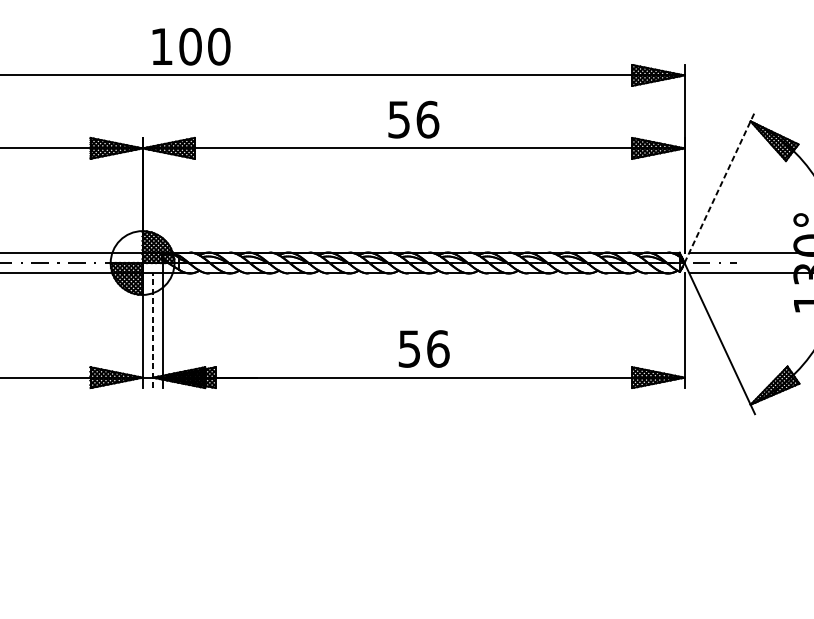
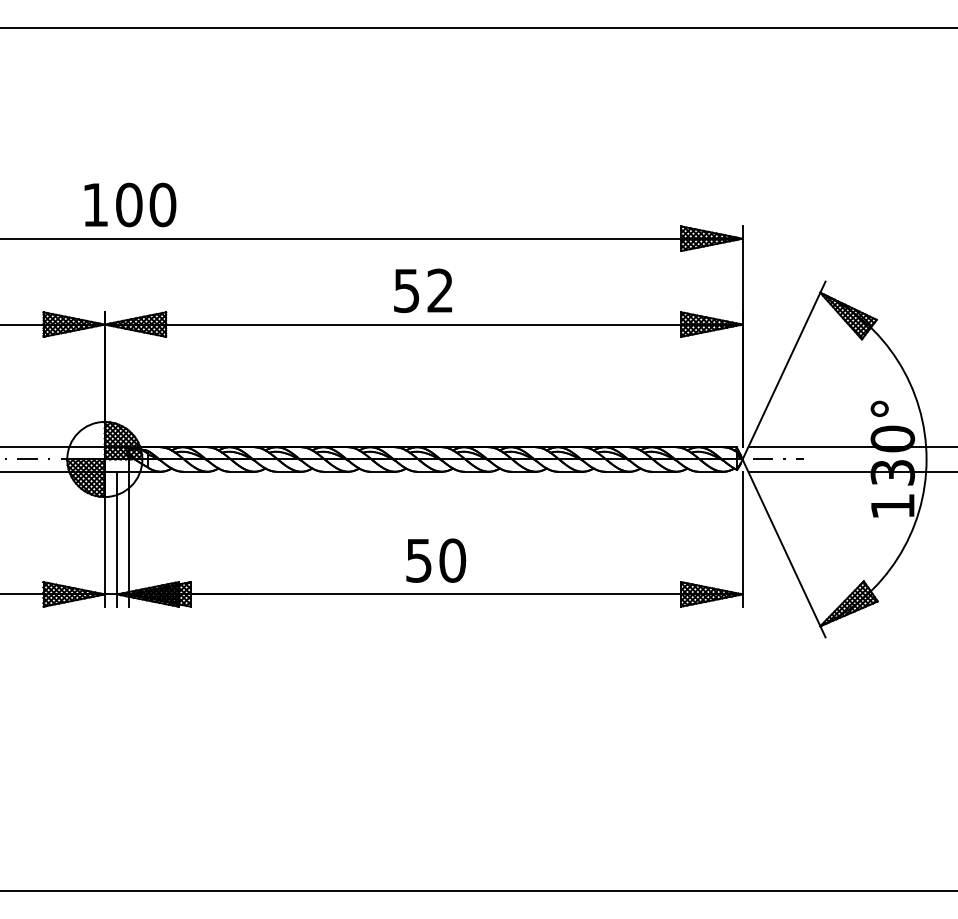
text: (191, 46) -> (130, 204), moved
text: (427, 119) -> (440, 290), 56 -> 52
line: (720, 187) -> (784, 370), dashed -> solid
line: (153, 330) -> (117, 538), dashed -> solid
text: (438, 348) -> (452, 560), 56 -> 50

